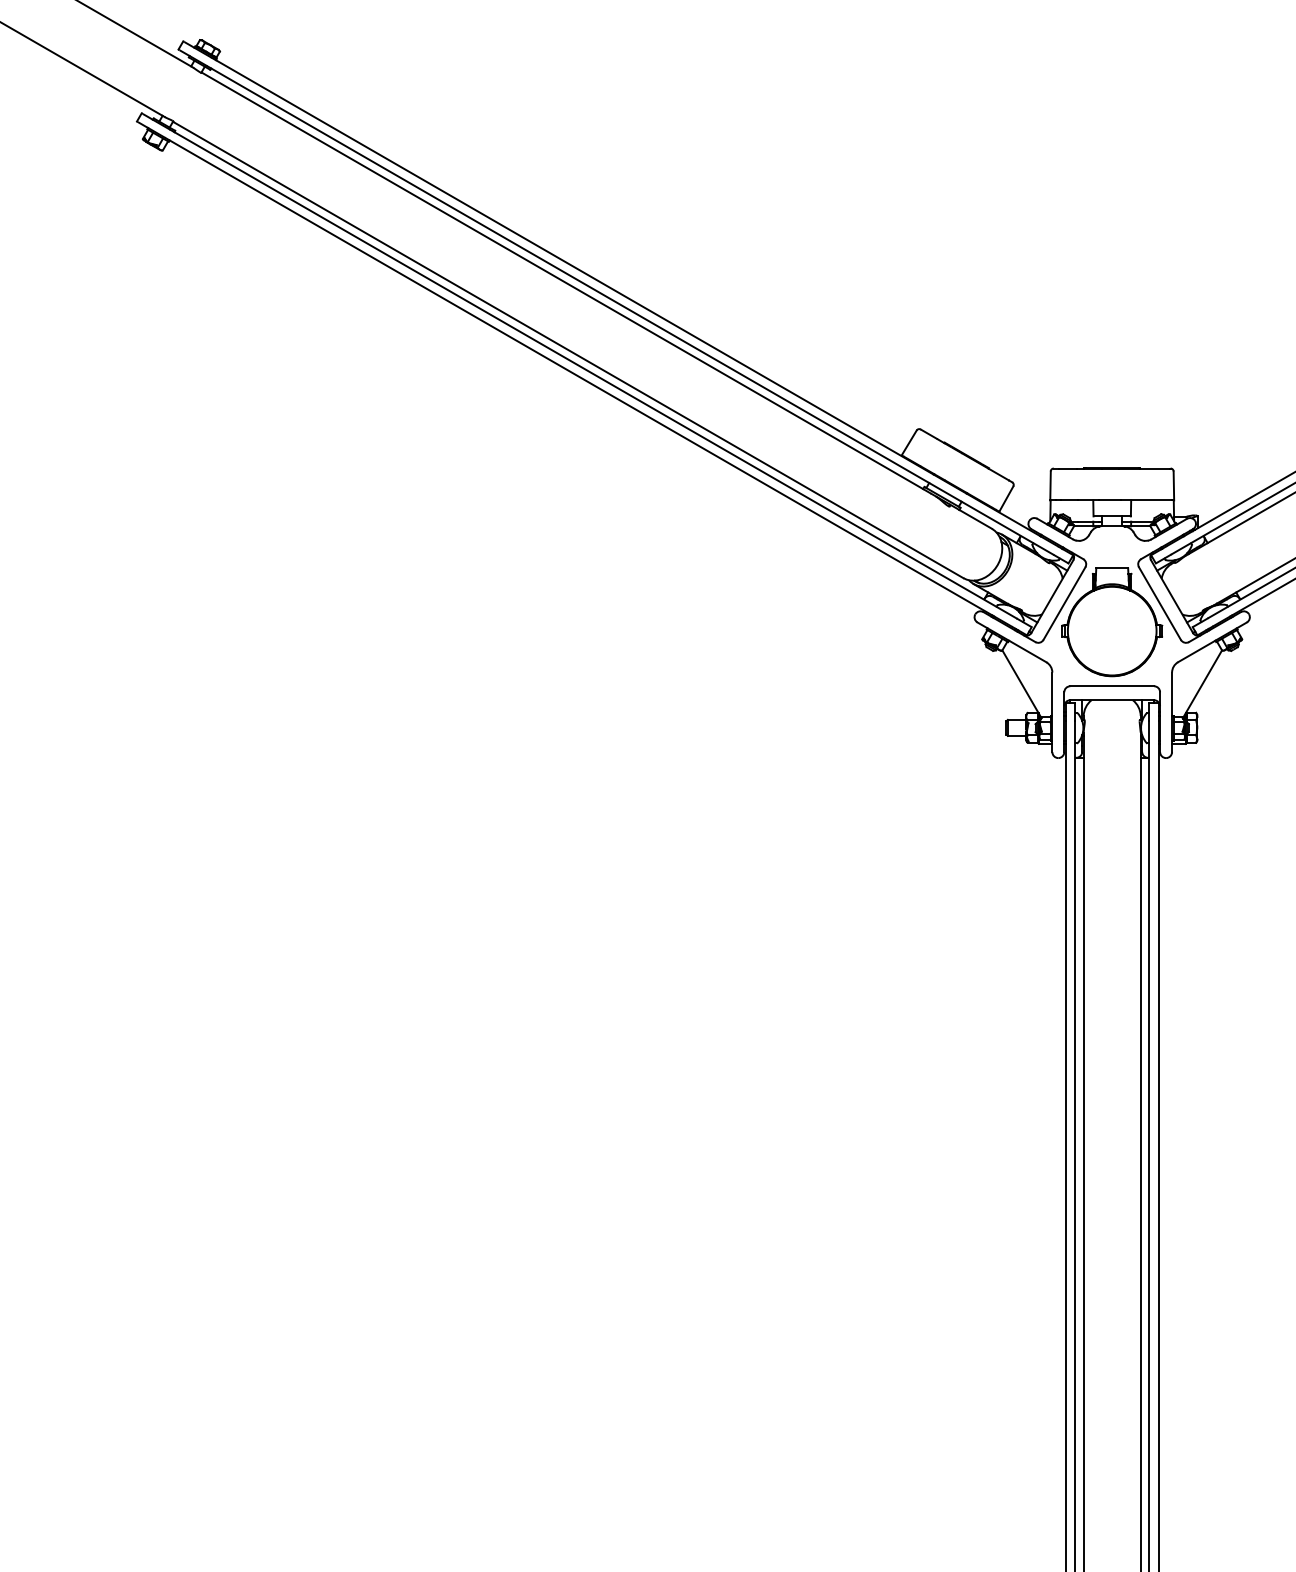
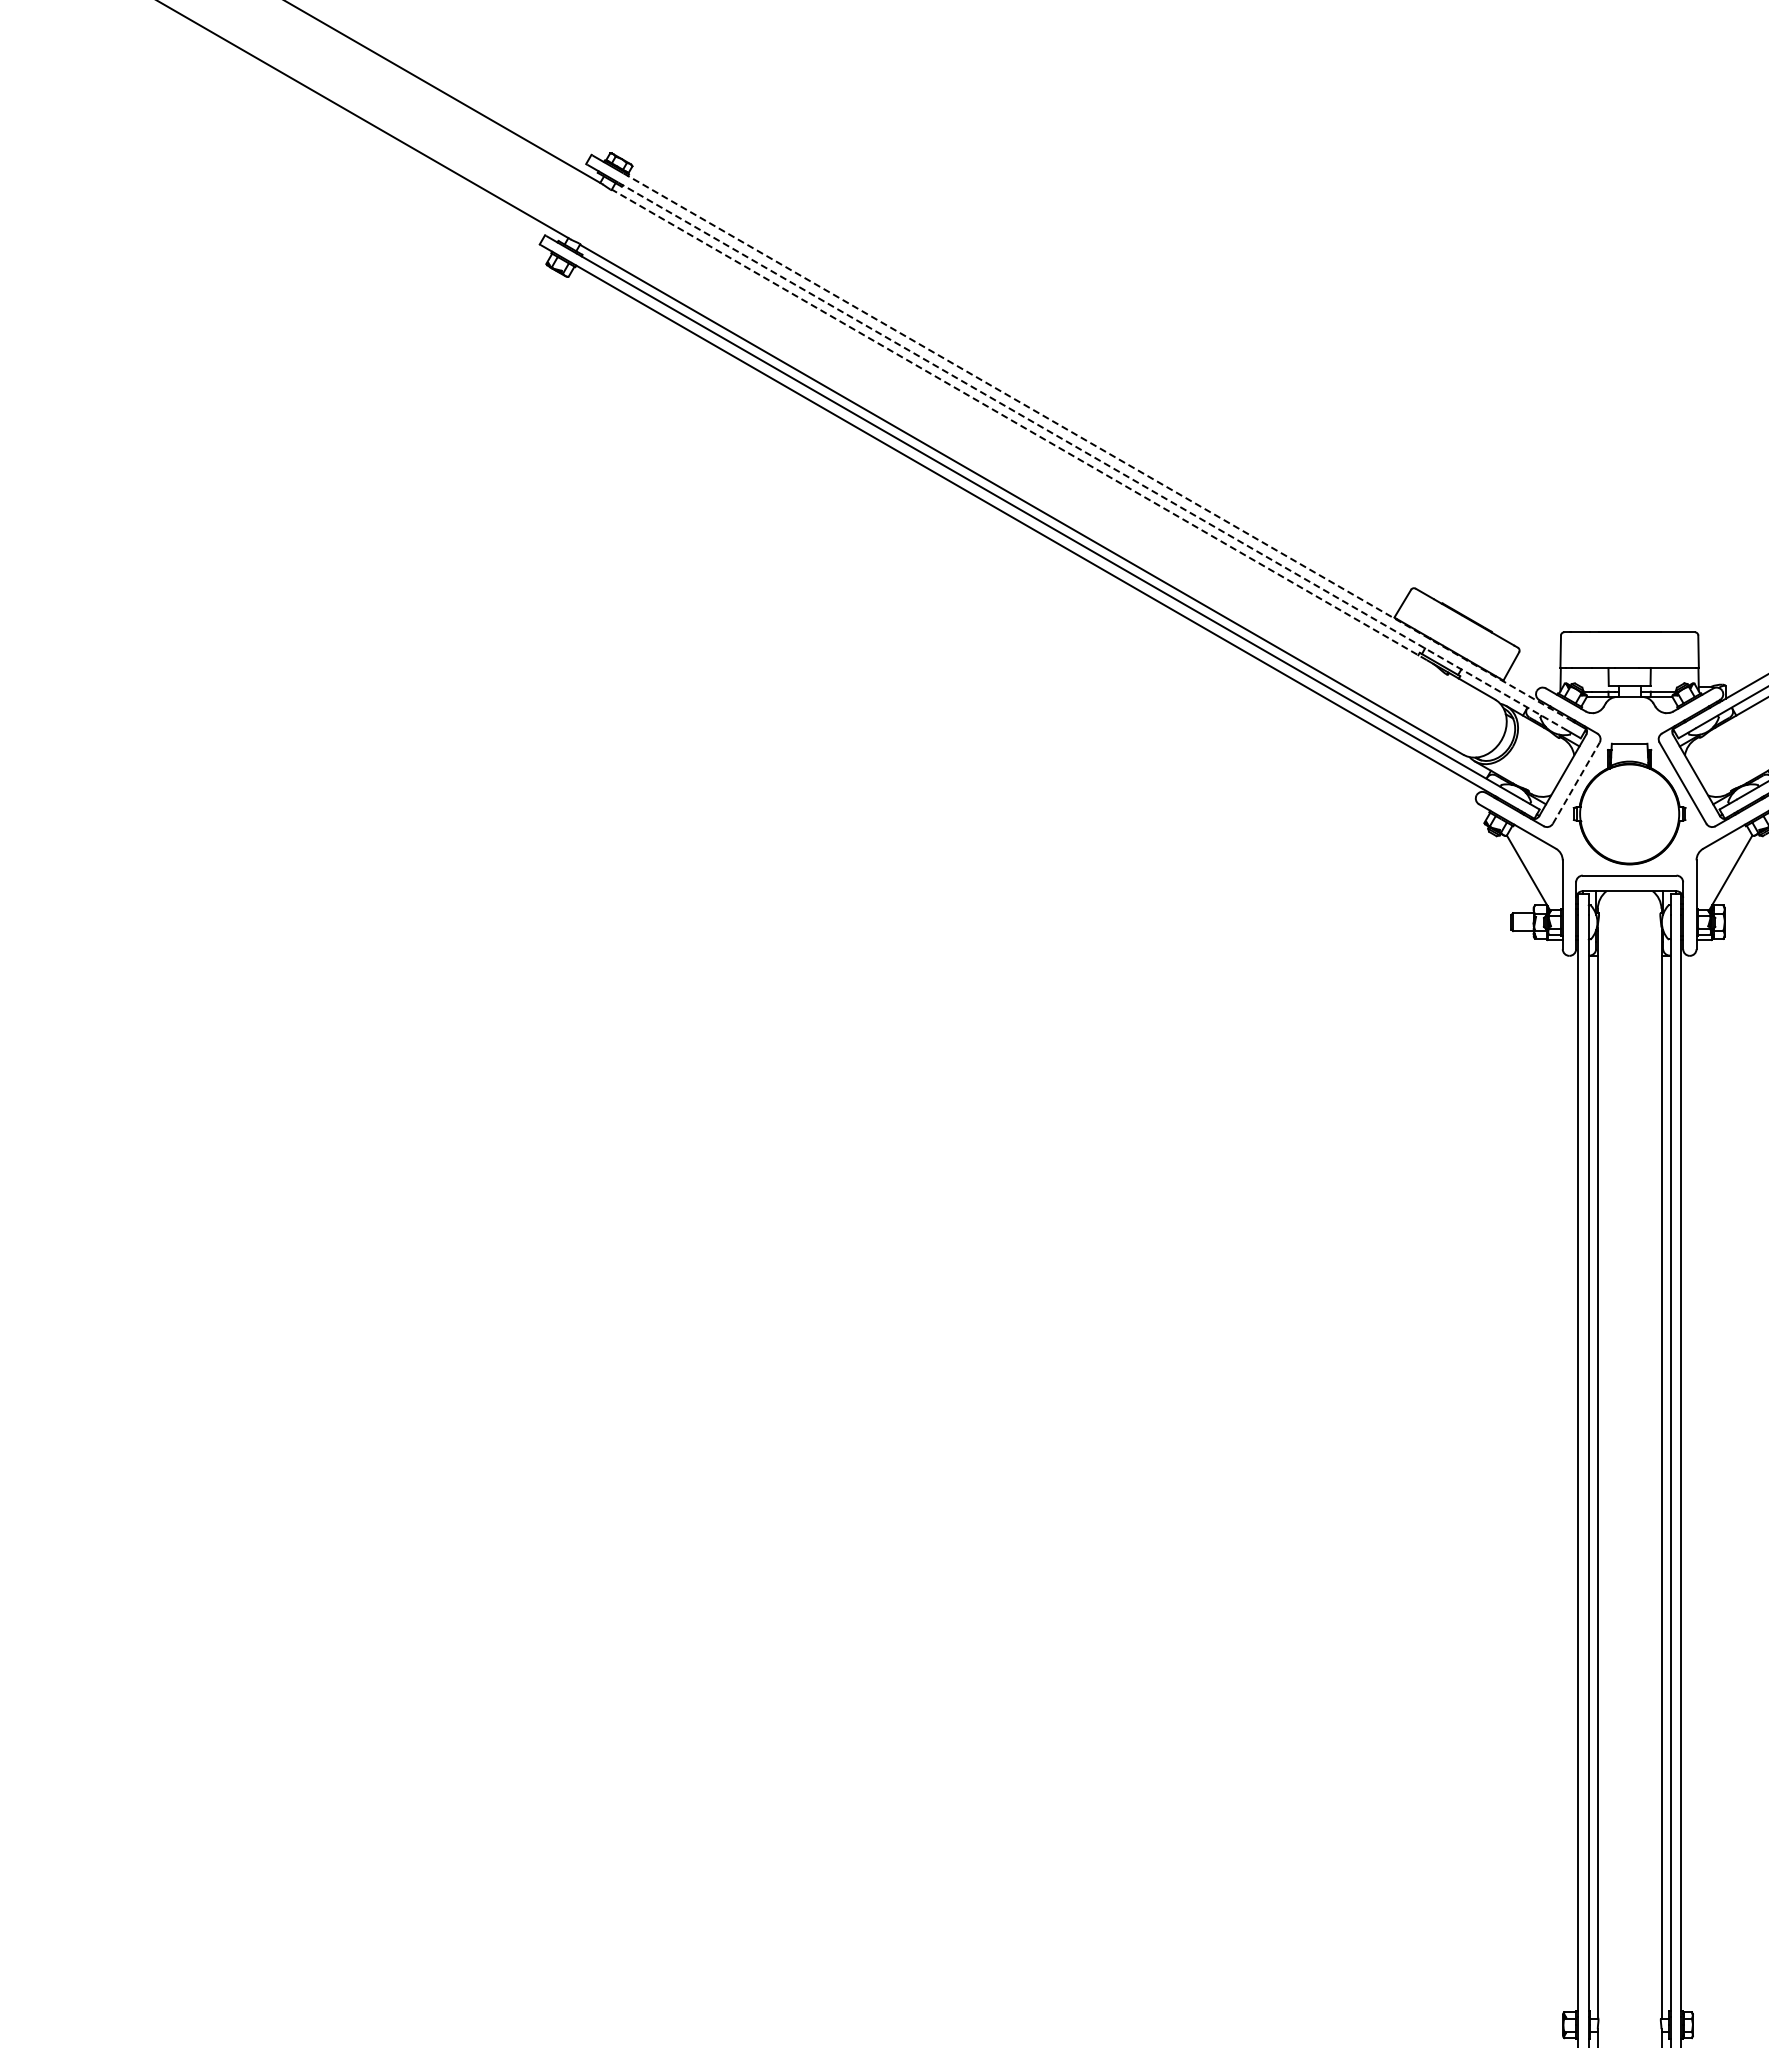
line: (565, 282) -> (1018, 424), solid -> dashed
line: (635, 302) -> (1096, 446), solid -> dashed
line: (630, 310) -> (1091, 455), solid -> dashed
line: (1064, 603) -> (1576, 783), solid -> dashed

